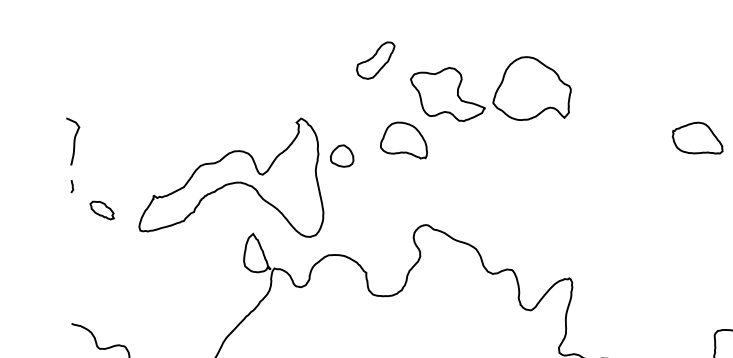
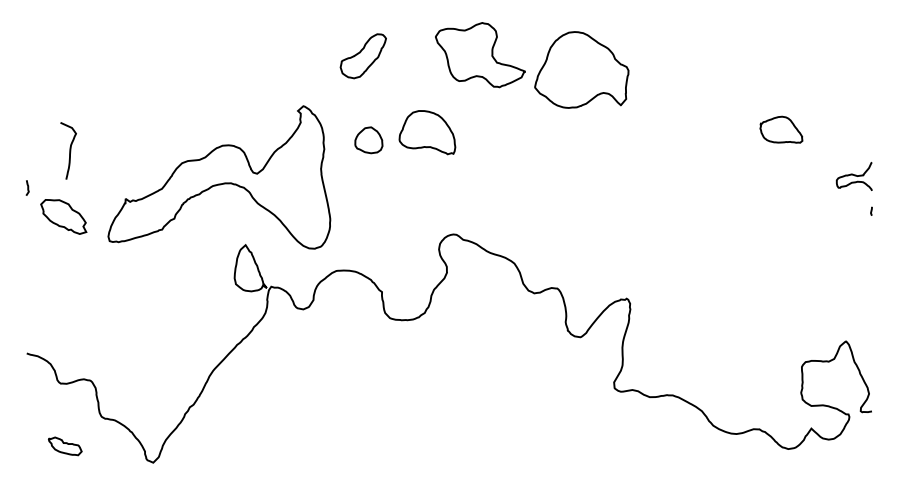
part: (375, 60) -> (362, 56), moved
part: (448, 94) -> (480, 55), moved
part: (697, 137) -> (781, 129), size x0.7
curve: (73, 141) -> (69, 150), moved
part: (341, 156) -> (368, 140), moved
part: (102, 210) -> (63, 216), size x1.6

